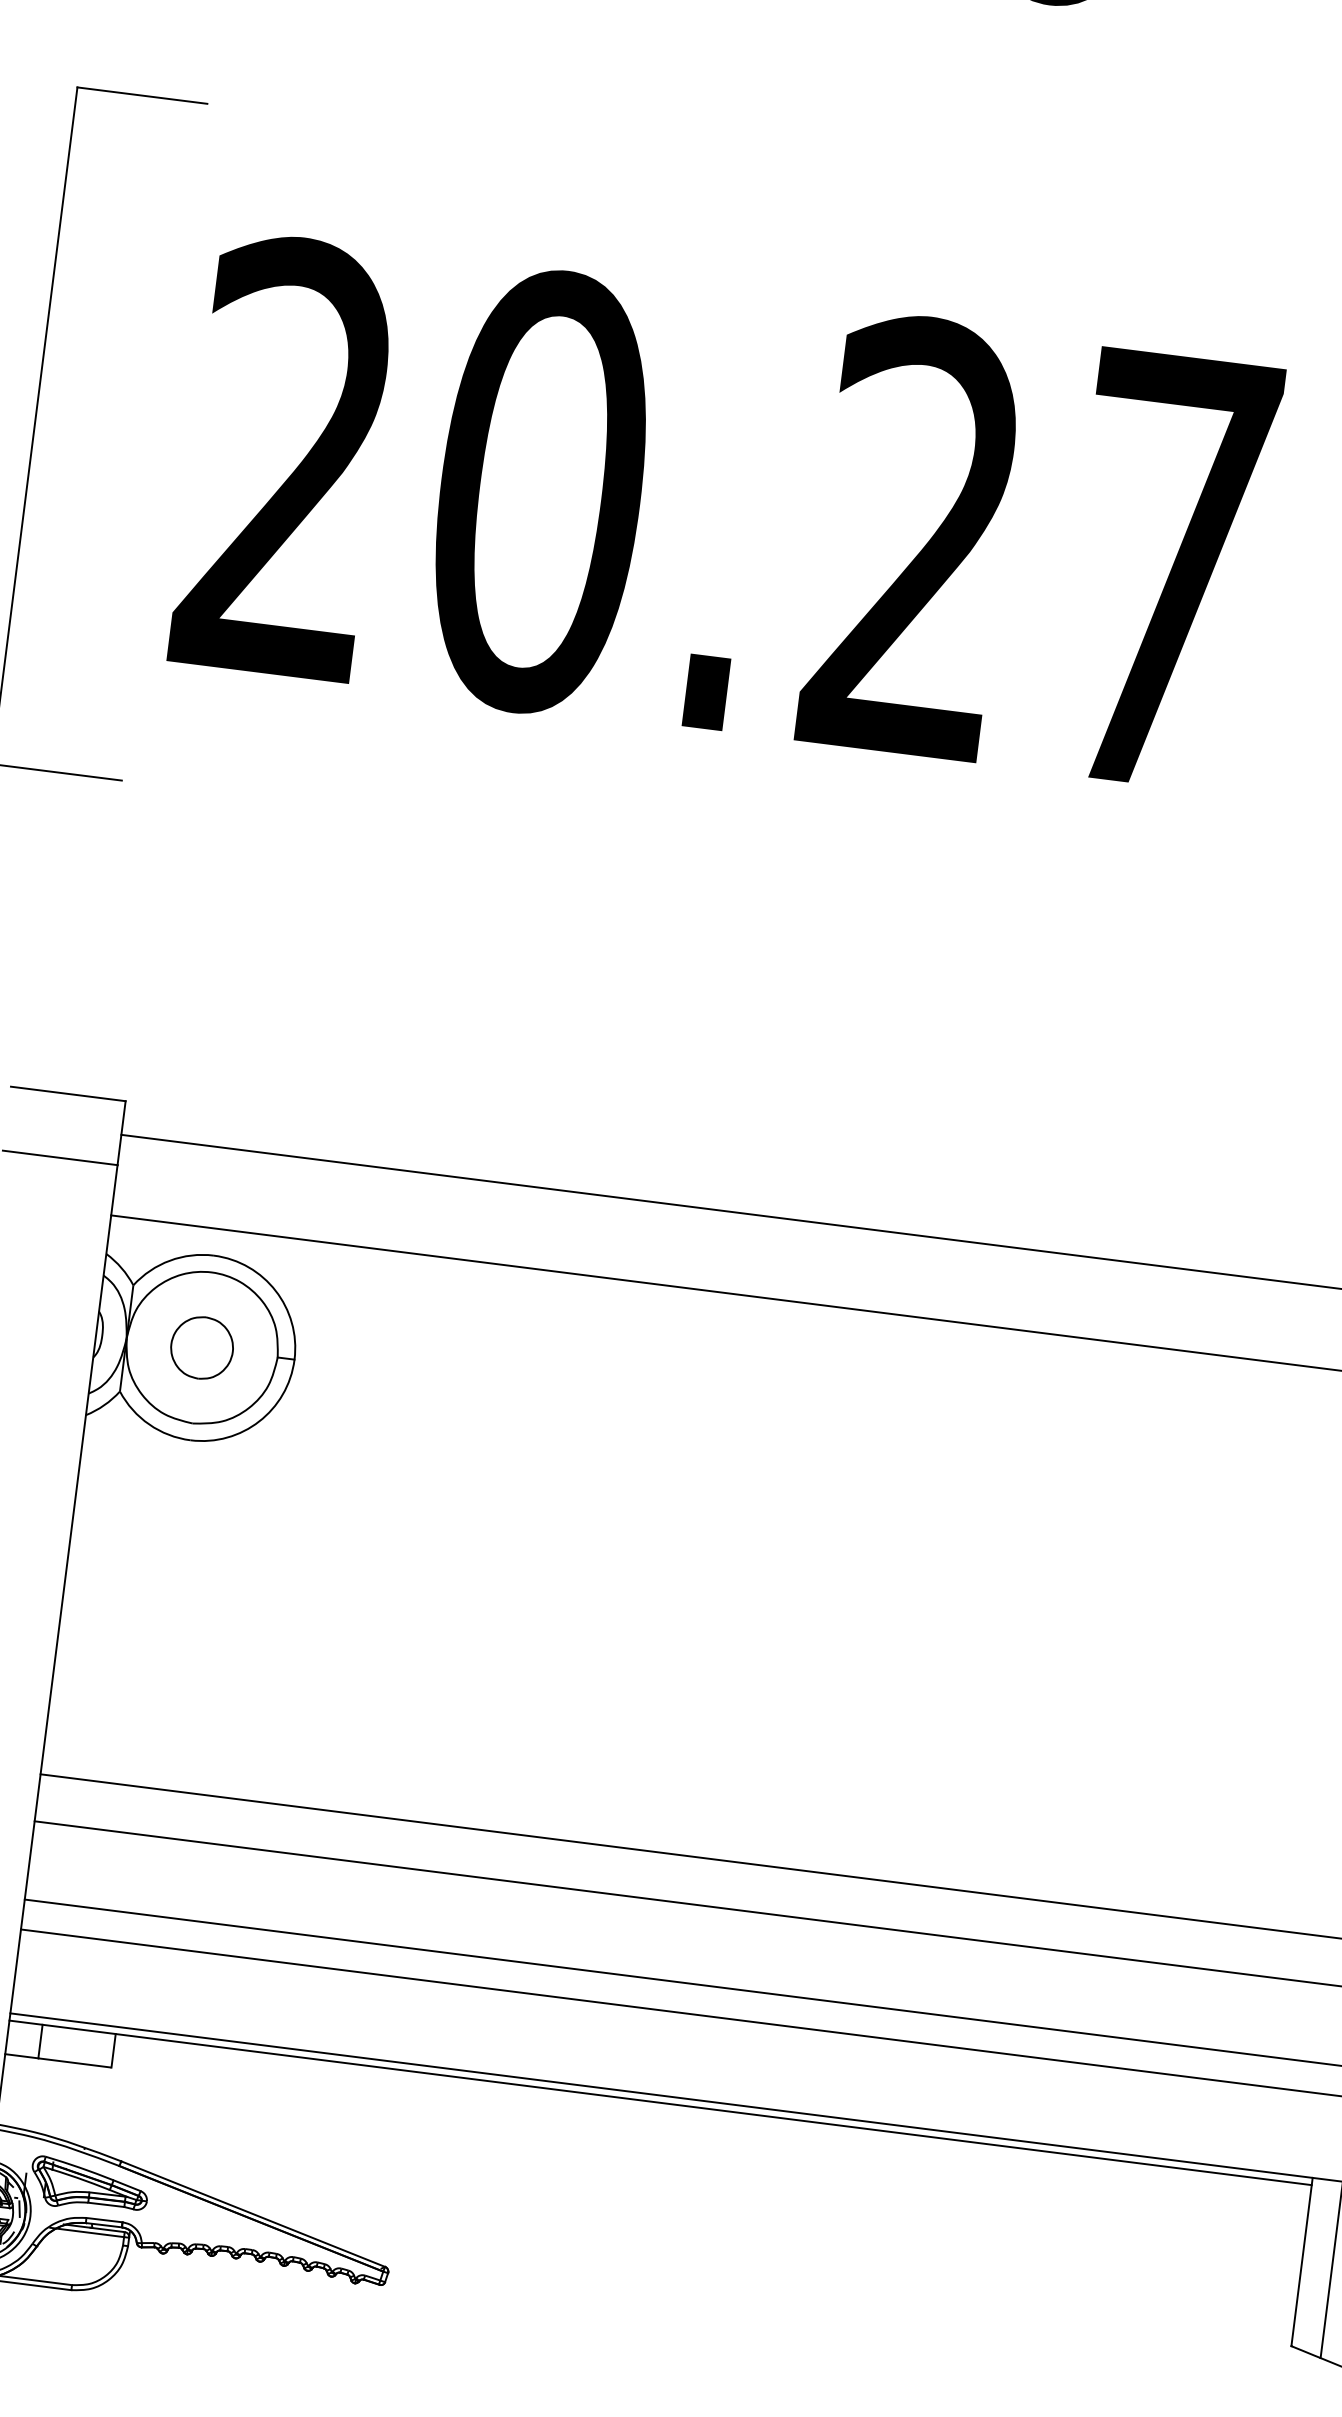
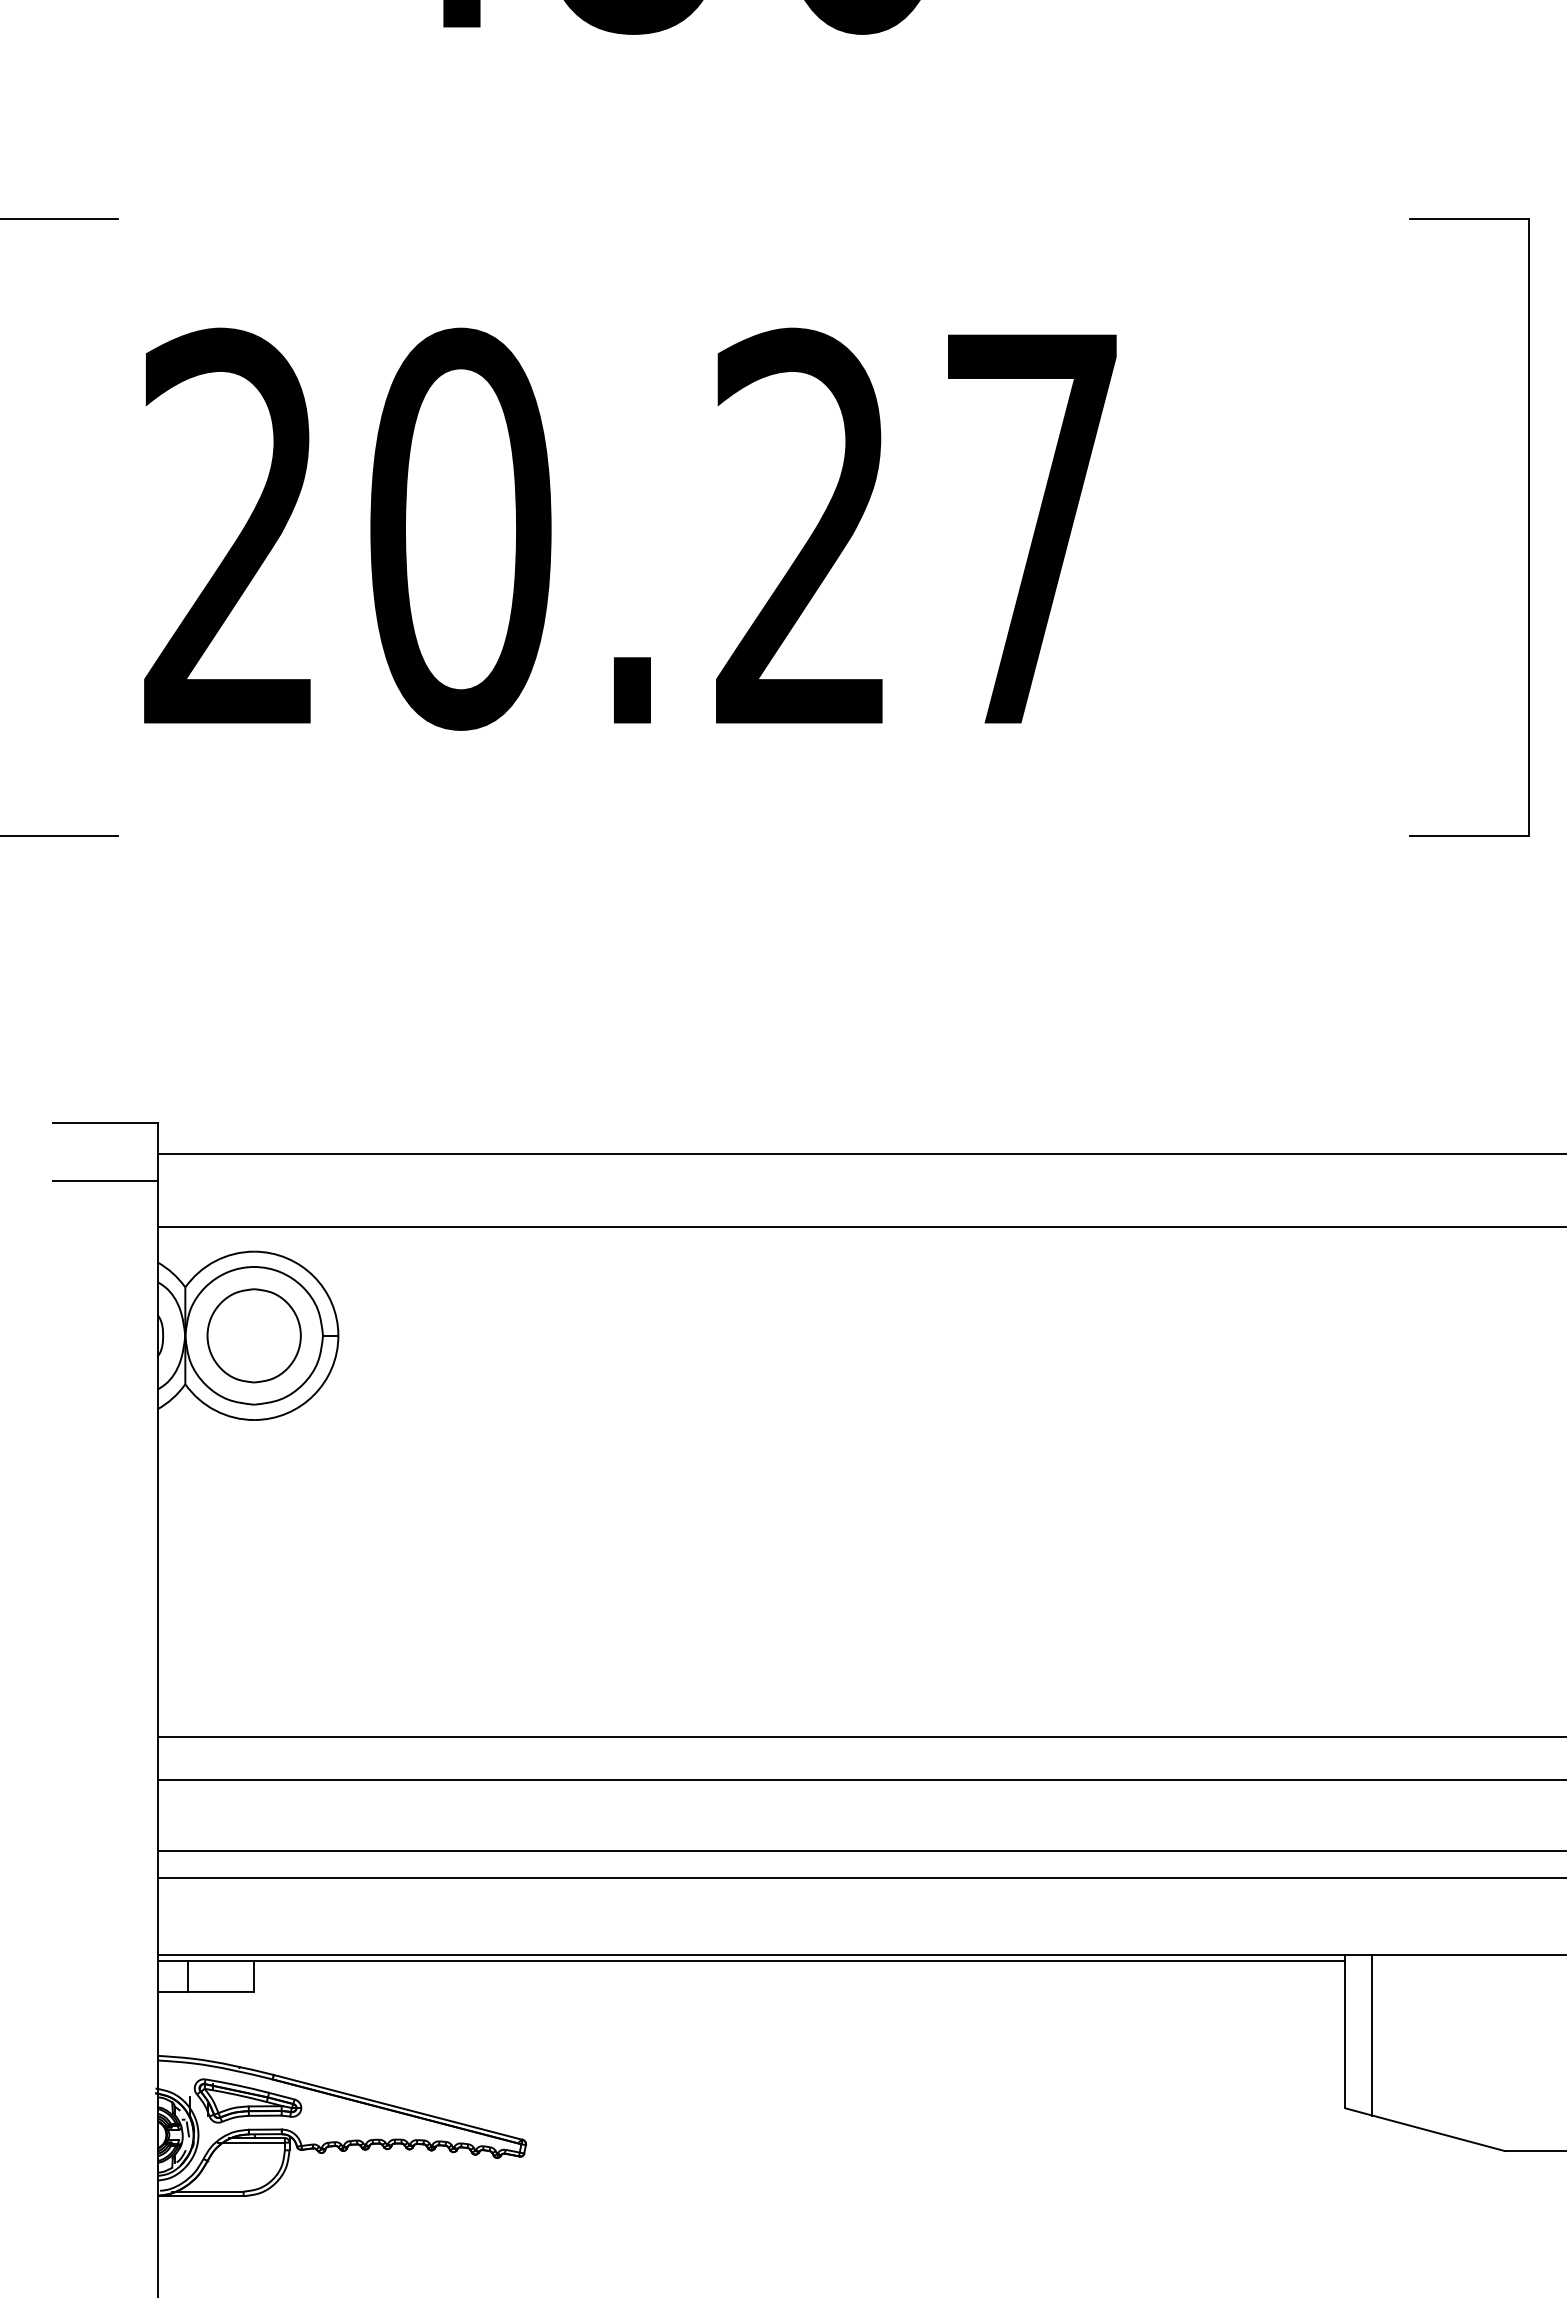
part: (201, 1347) -> (253, 1335), size x1.67

